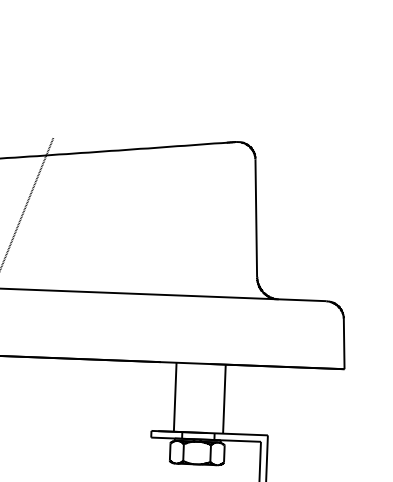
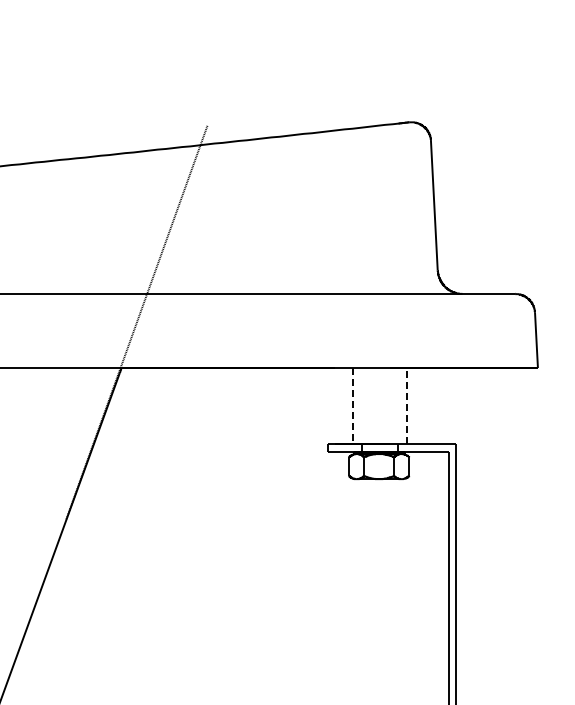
line: (175, 397) -> (352, 406), solid -> dashed
line: (224, 398) -> (406, 405), solid -> dashed

